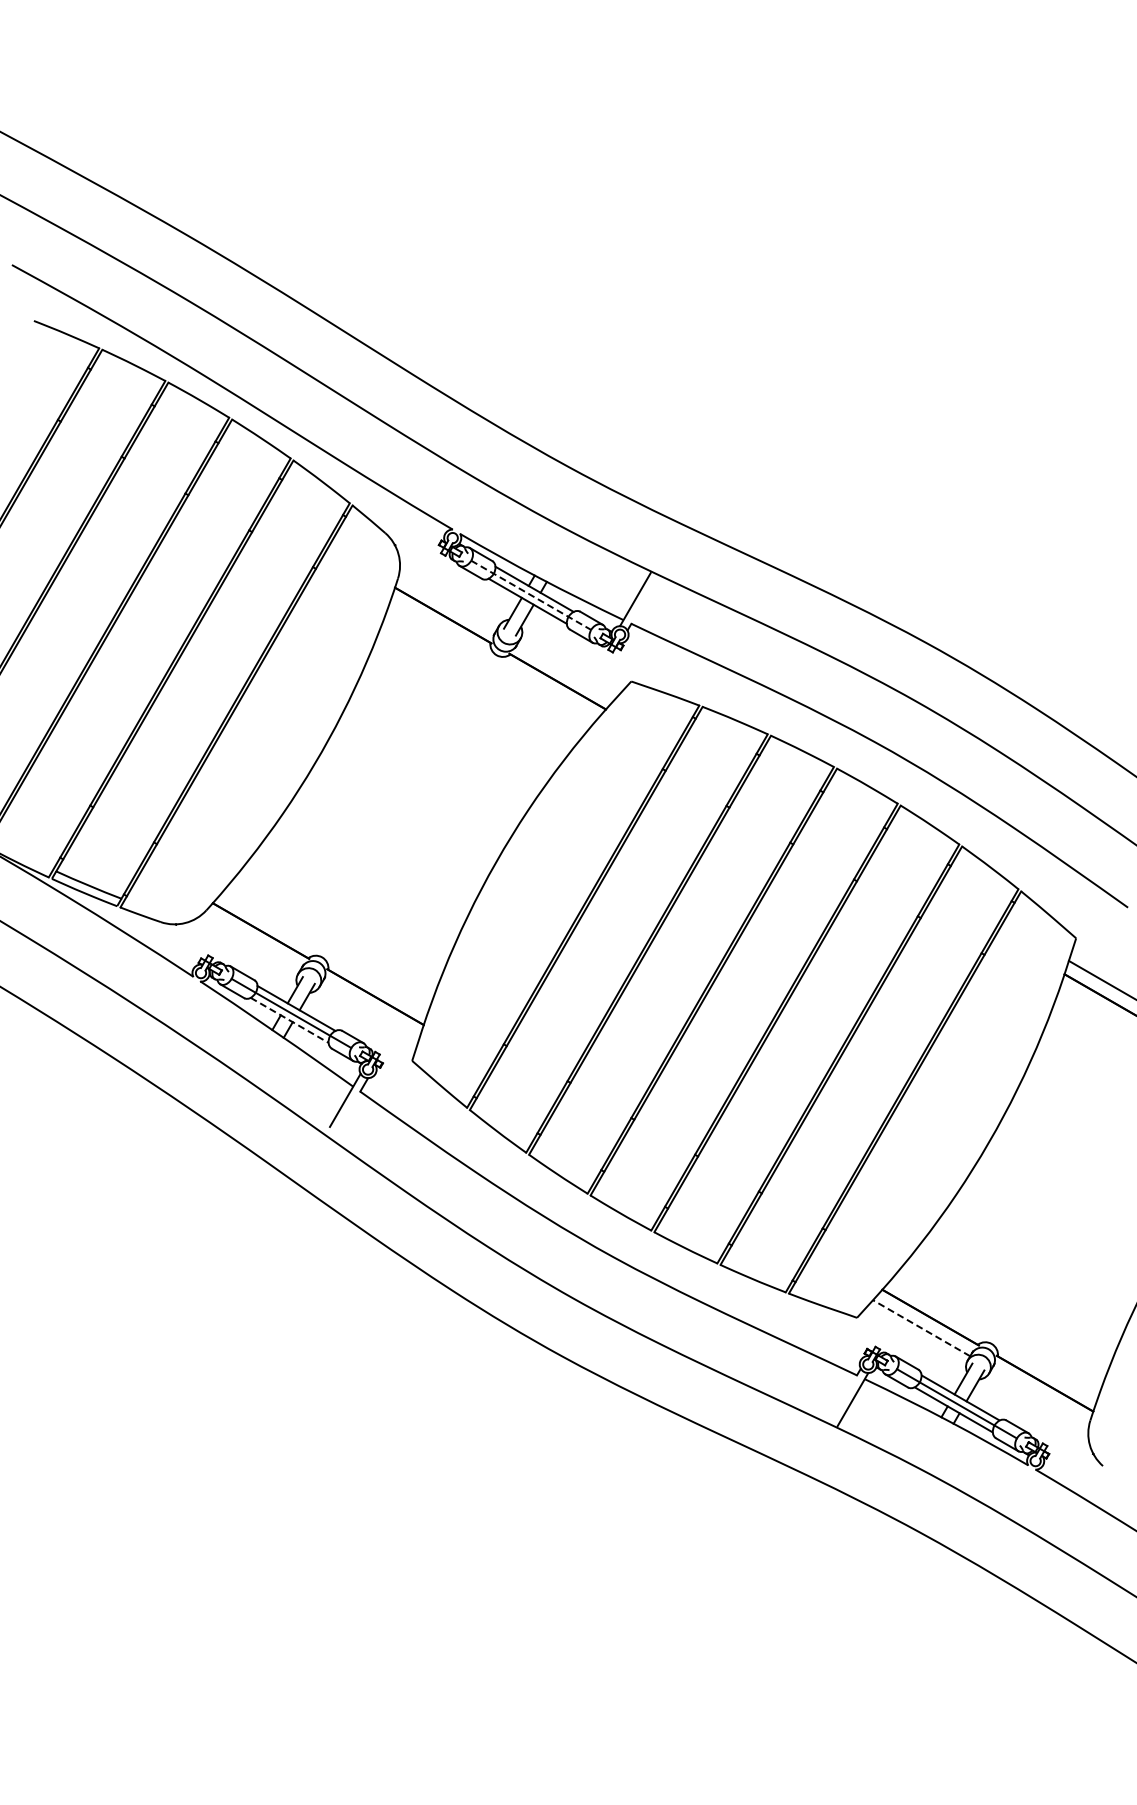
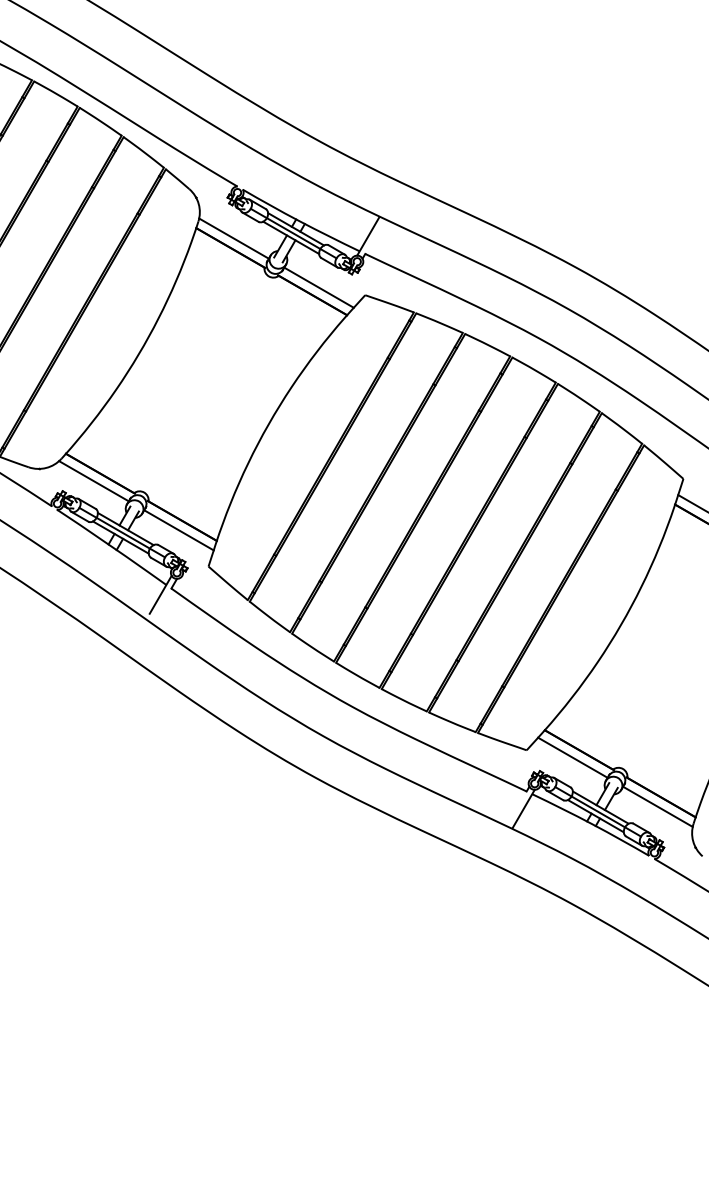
line: (531, 595) -> (293, 233), dashed -> solid
line: (447, 602) -> (233, 238), added
line: (566, 671) -> (318, 288), added
line: (251, 941) -> (93, 481), added
line: (370, 1010) -> (178, 530), added
line: (289, 1020) -> (120, 537), dashed -> solid
line: (921, 1327) -> (572, 757), dashed -> solid
line: (1040, 1396) -> (657, 806), added

